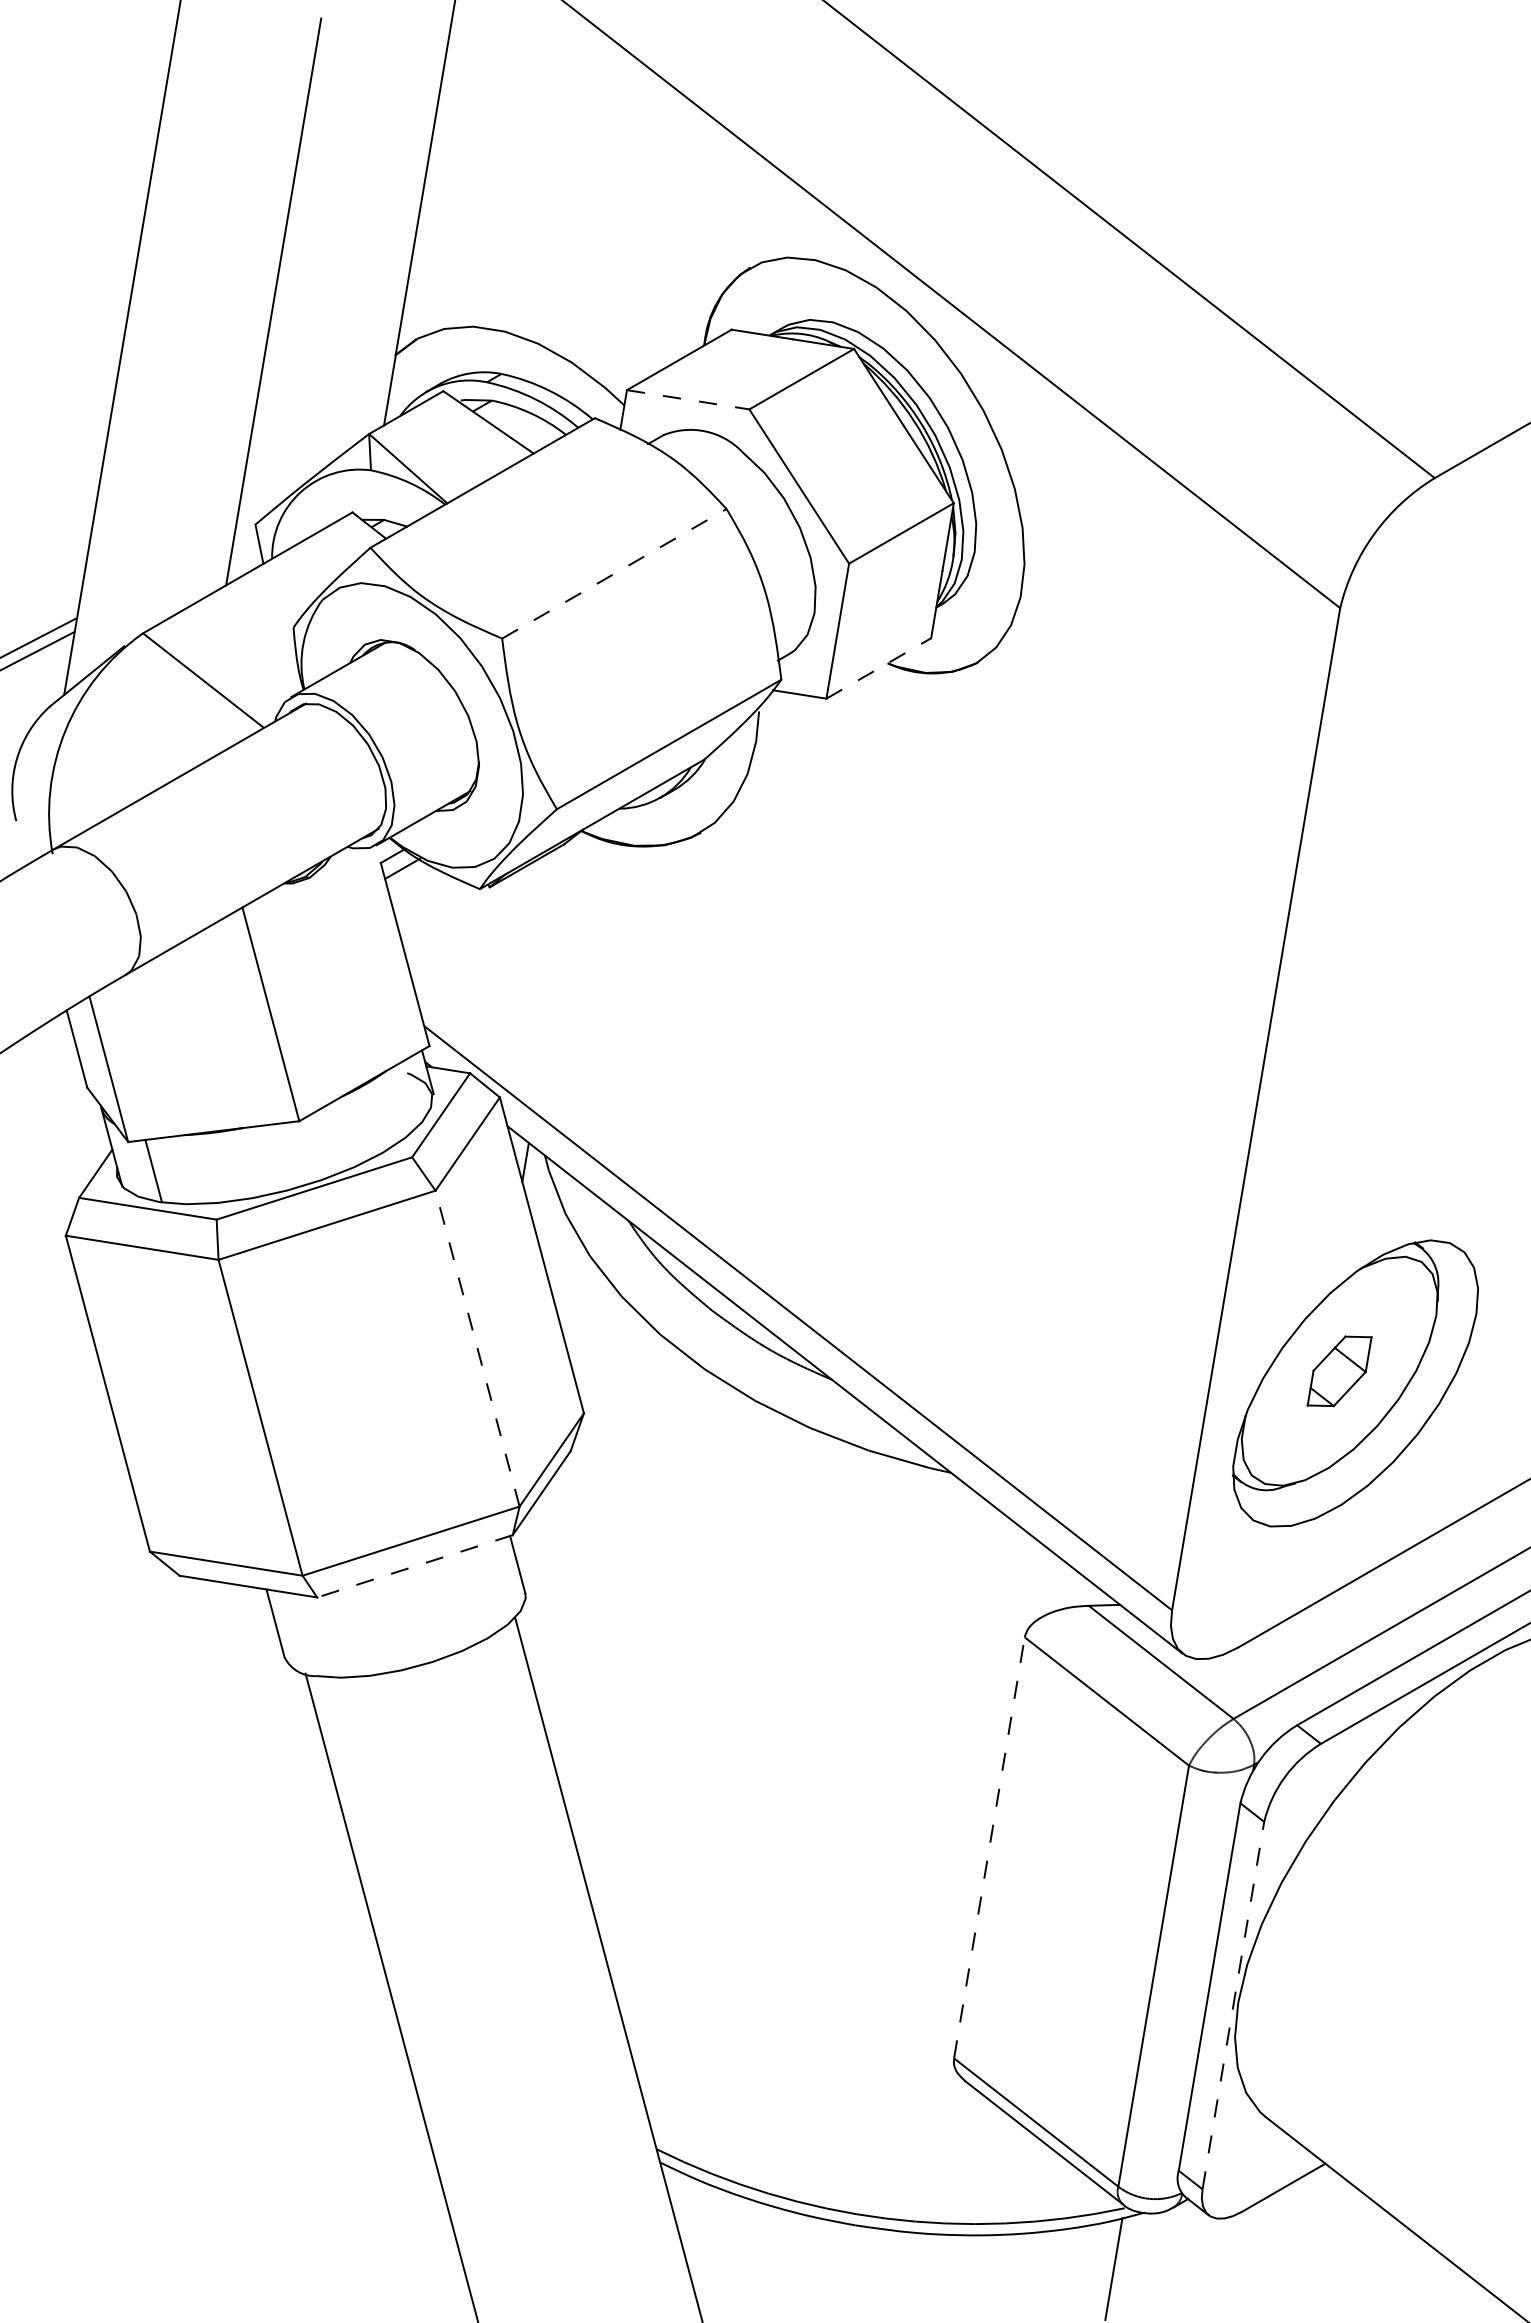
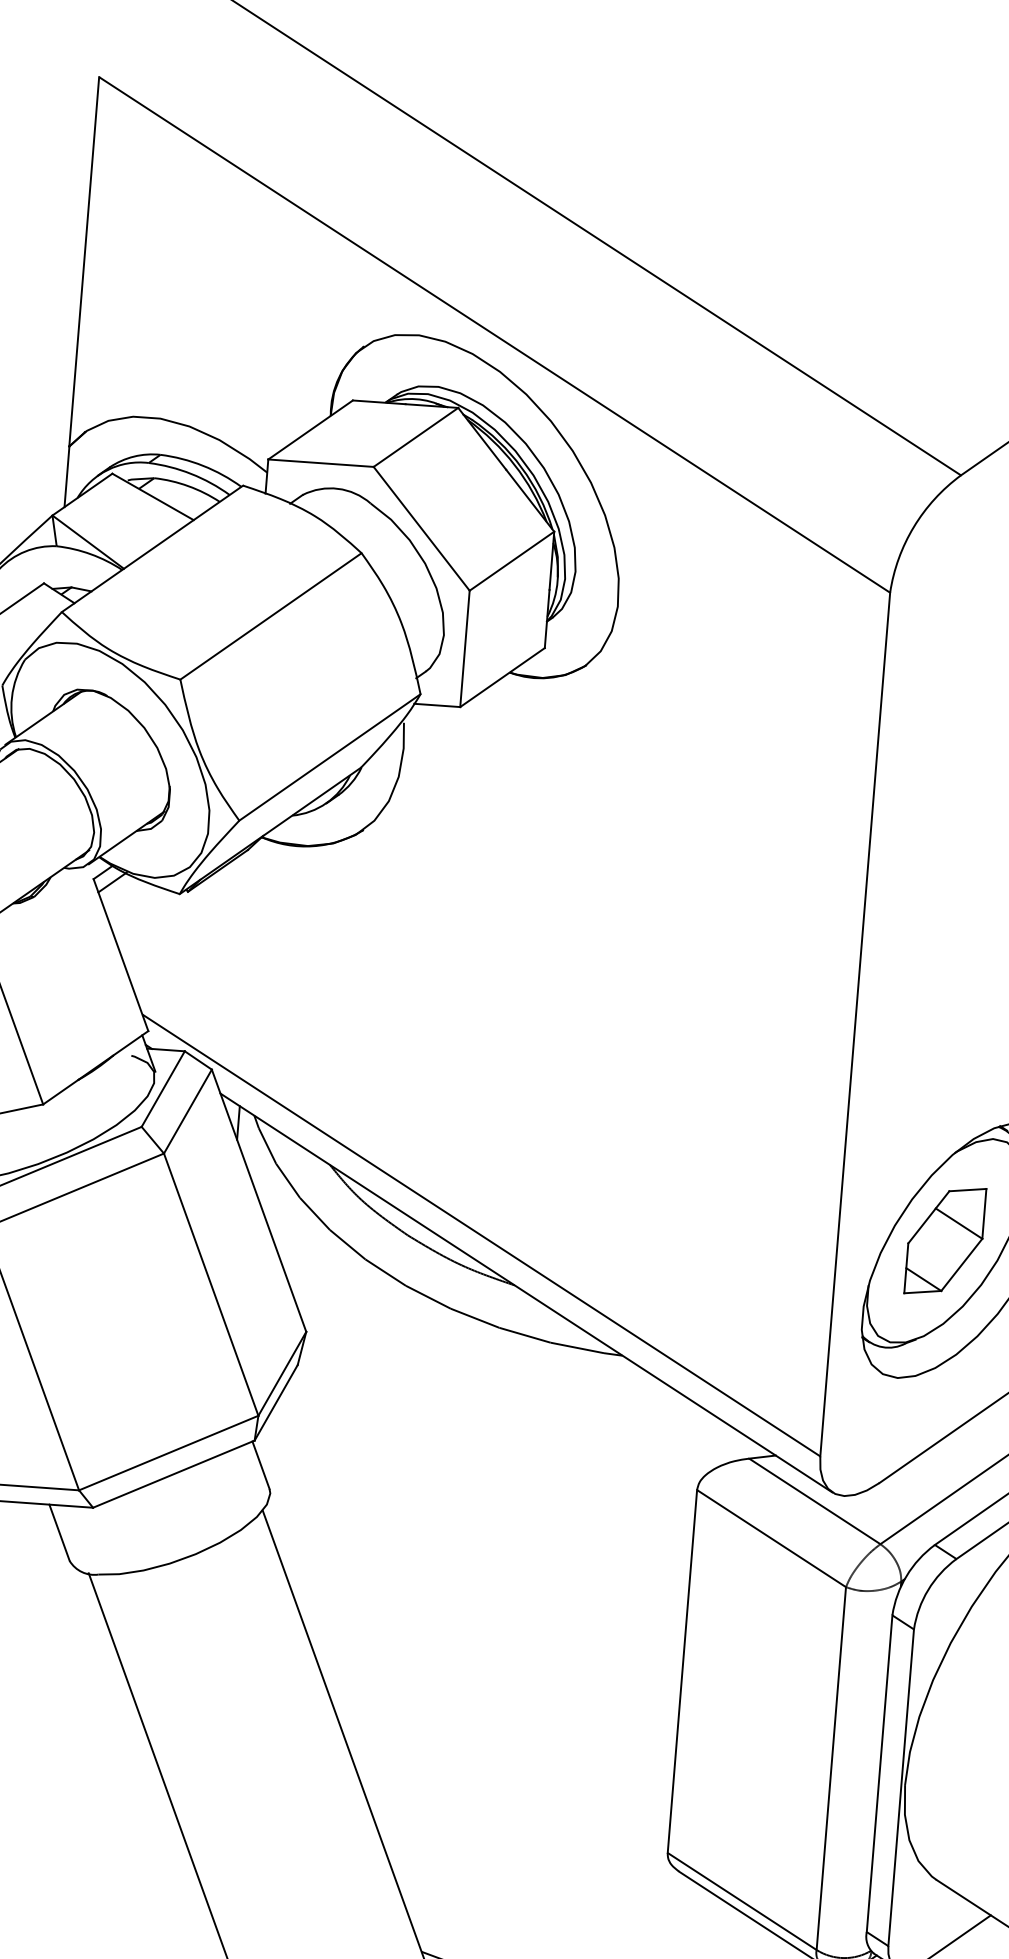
line: (688, 399) -> (321, 462), dashed -> solid
line: (614, 573) -> (271, 616), dashed -> solid
line: (879, 668) -> (503, 677), dashed -> solid
line: (477, 1348) -> (211, 1284), dashed -> solid
part: (1339, 1371) -> (945, 1241), size x1.67
line: (414, 1566) -> (173, 1474), dashed -> solid
line: (989, 1847) -> (682, 1671), dashed -> solid
line: (1233, 2005) -> (901, 1787), dashed -> solid

